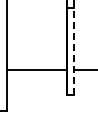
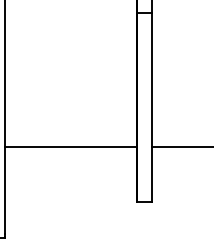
line: (73, 51) -> (151, 107), dashed -> solid

